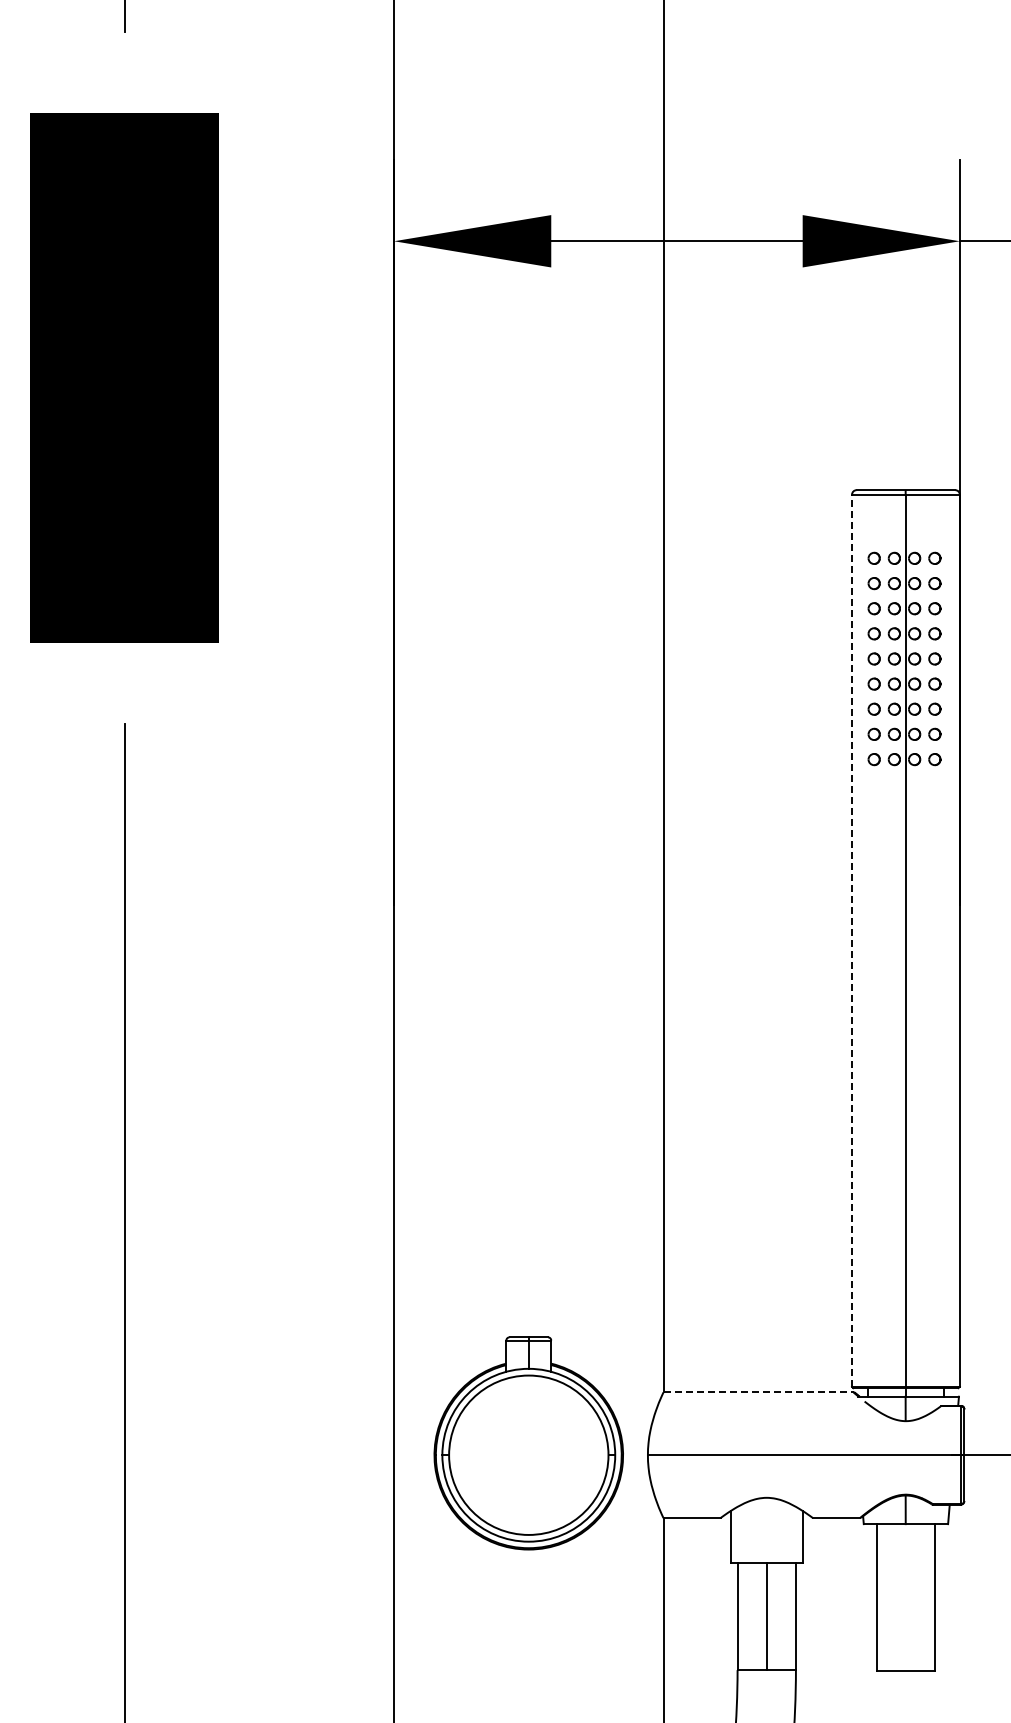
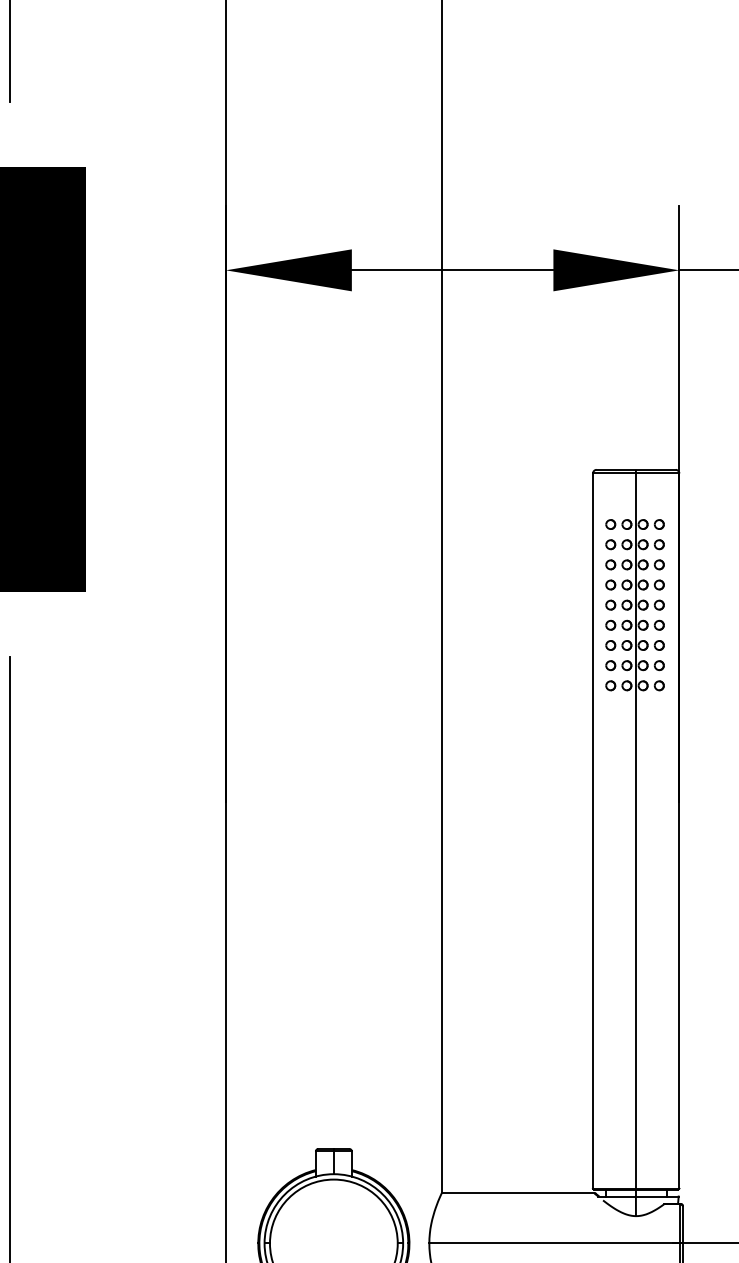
line: (852, 940) -> (593, 830), dashed -> solid
line: (759, 1392) -> (518, 1193), dashed -> solid

